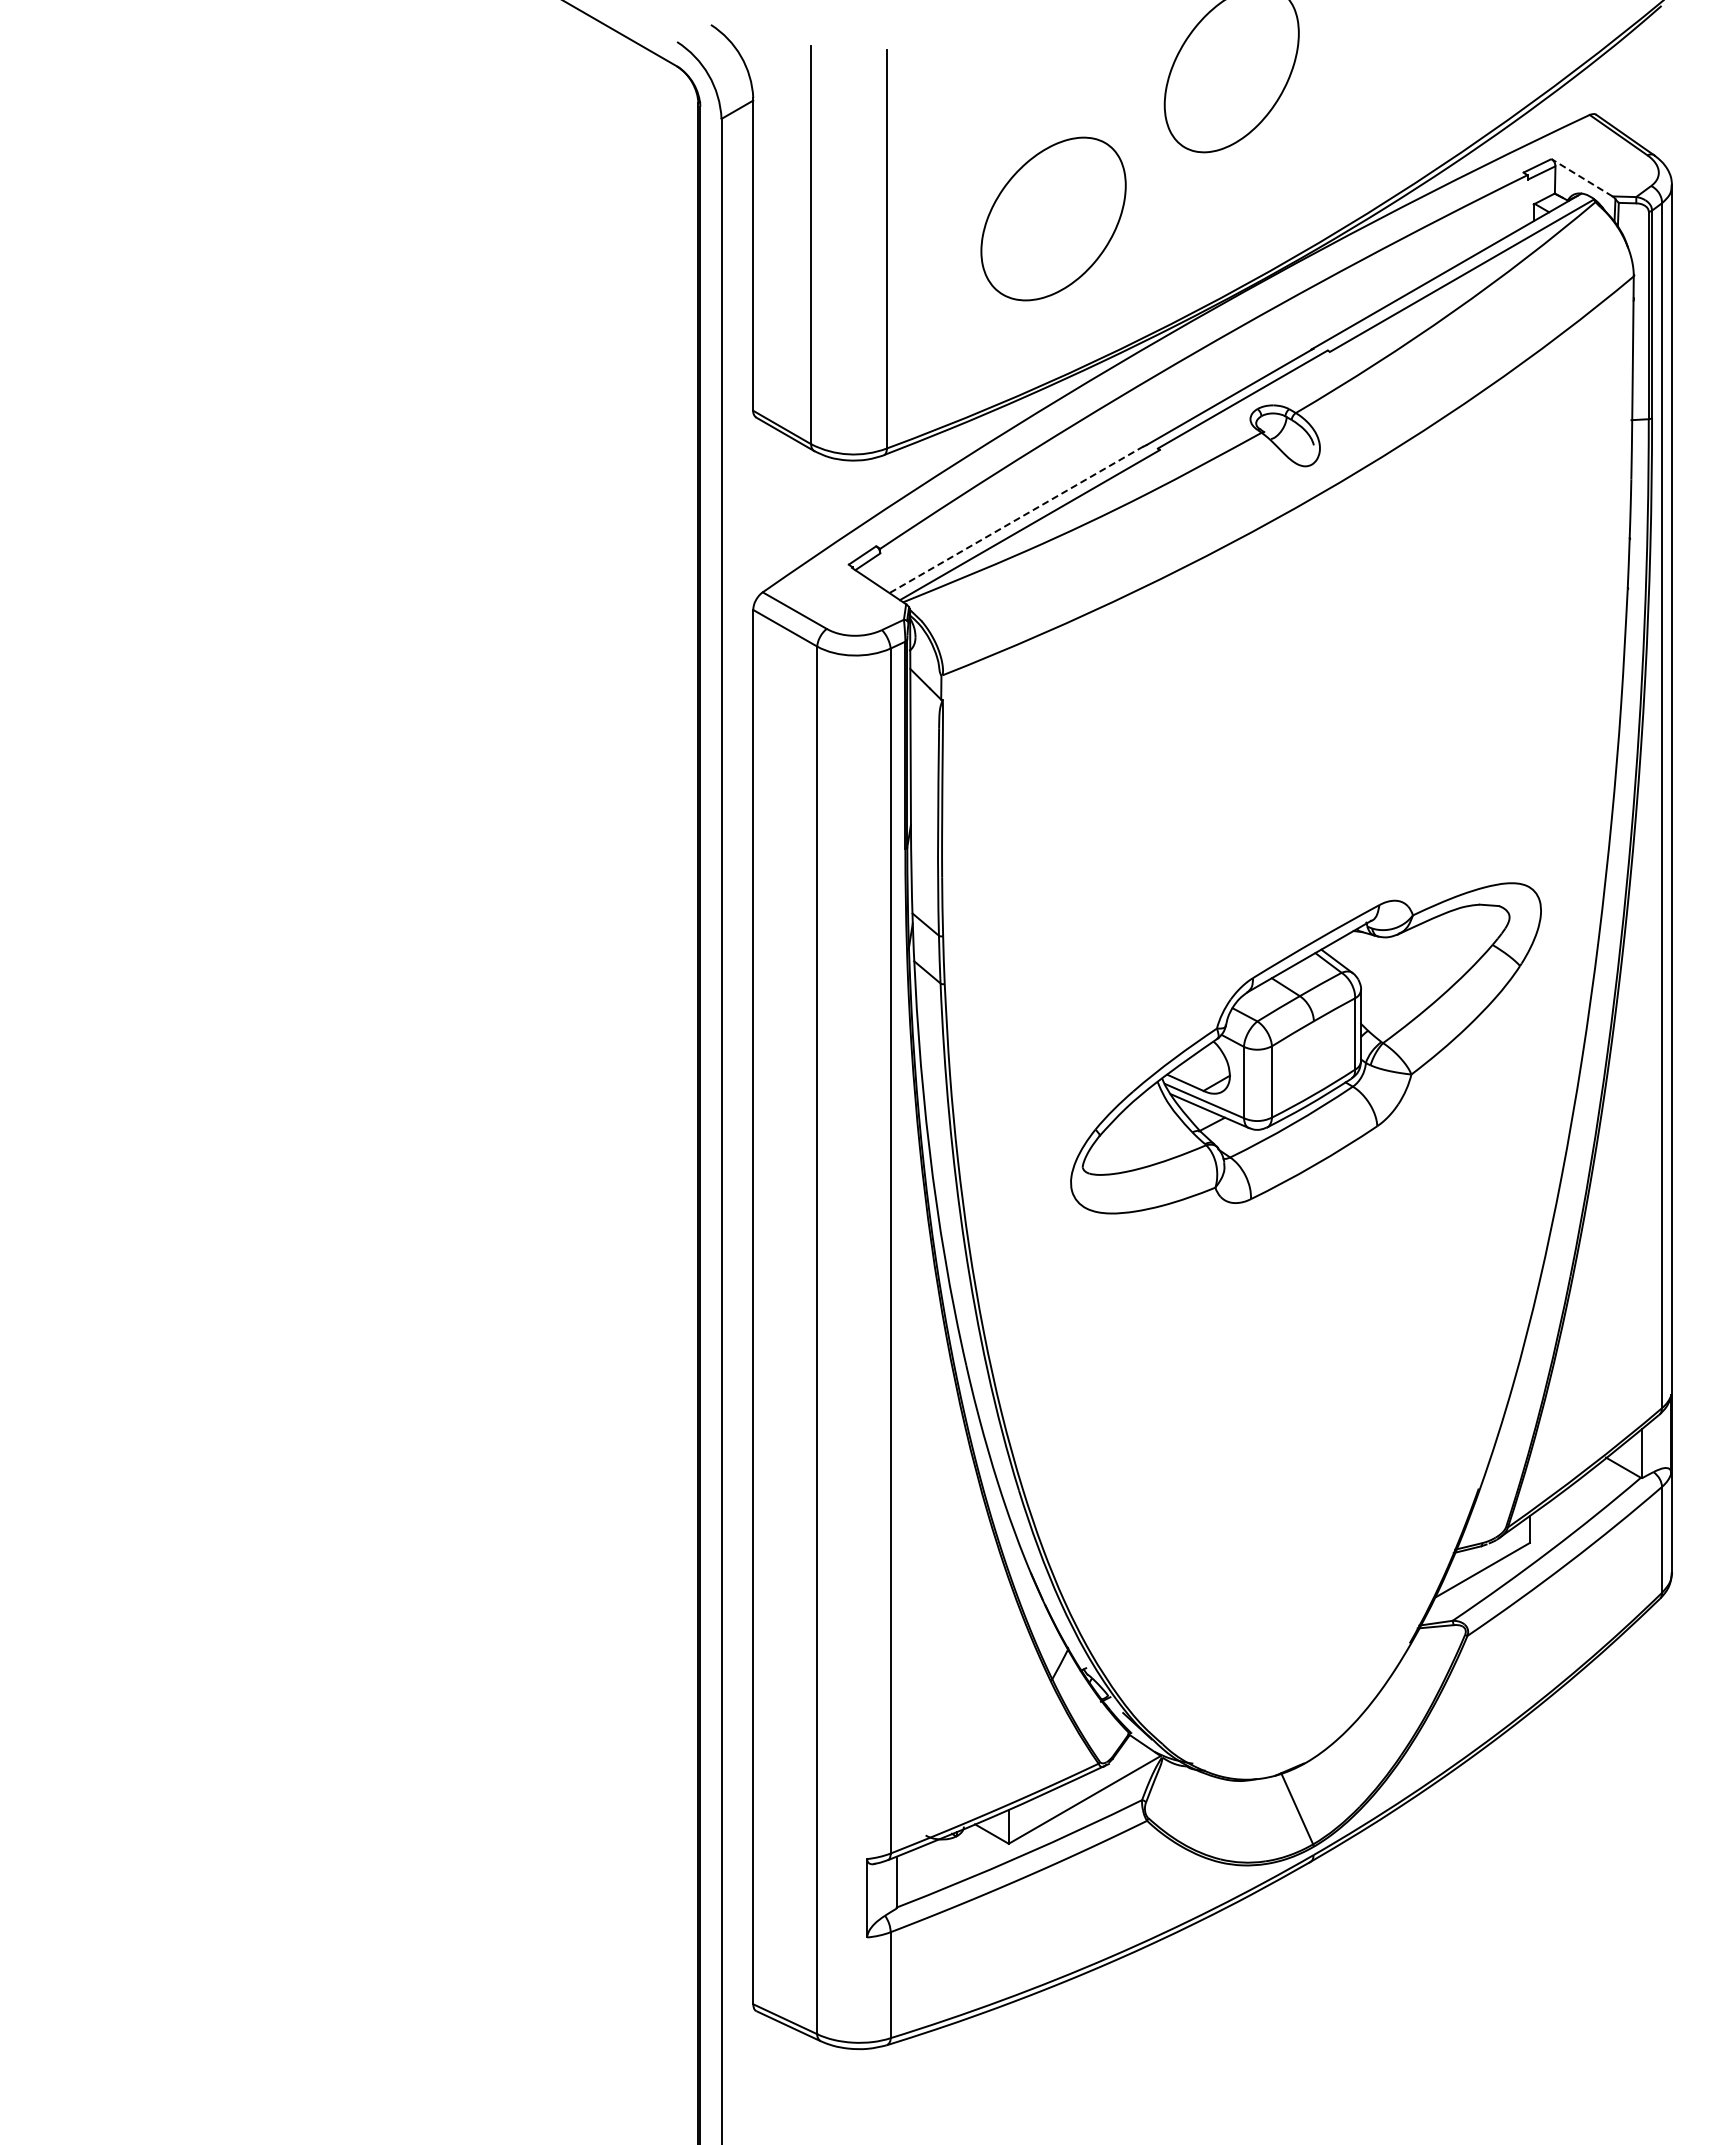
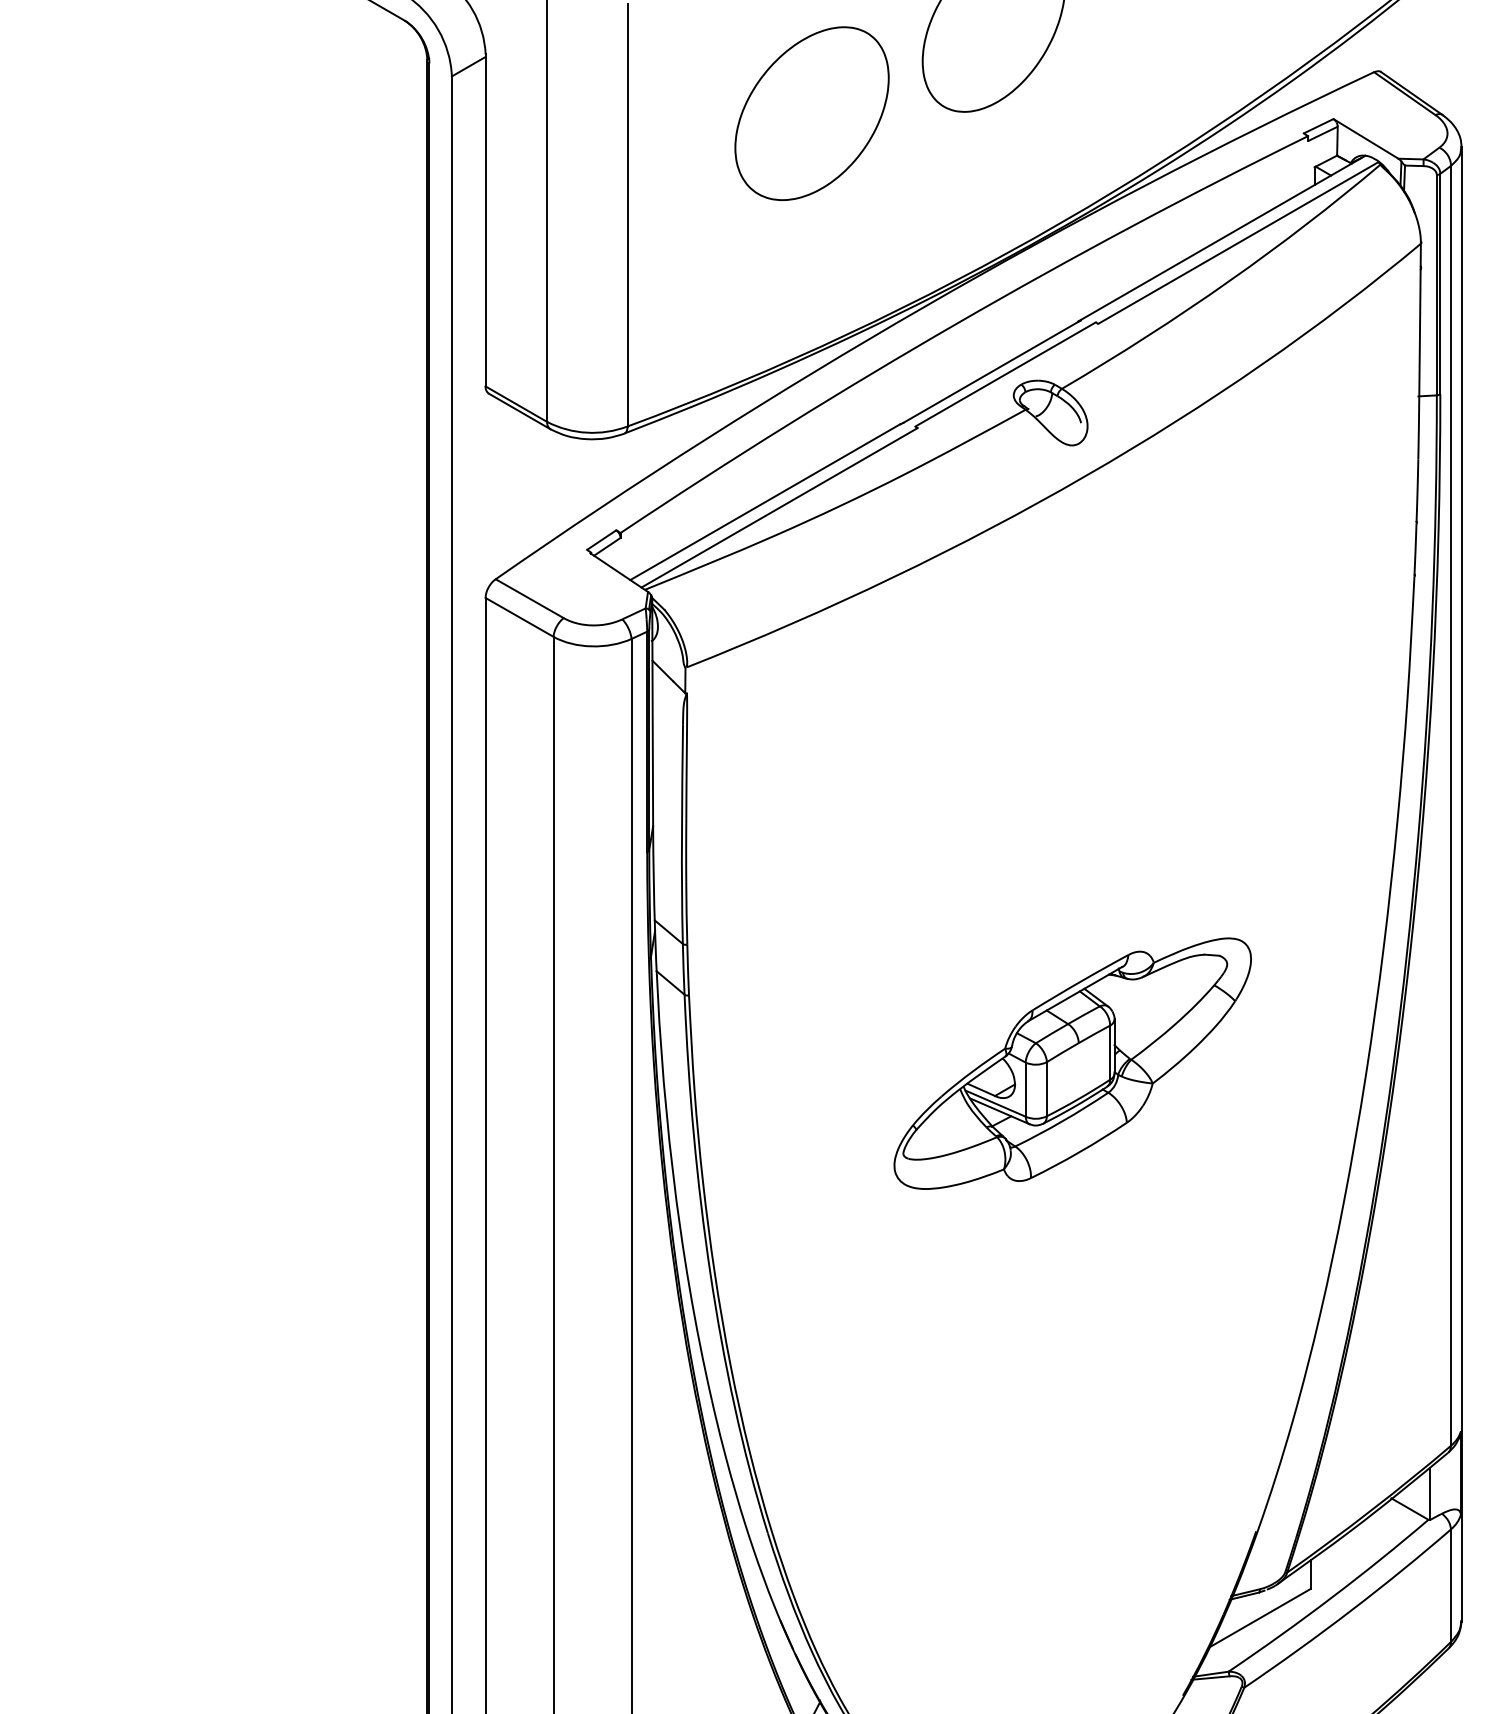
line: (1582, 177) -> (1366, 138), dashed -> solid
part: (1053, 218) -> (811, 113), moved
line: (1016, 519) -> (765, 501), dashed -> solid
part: (1305, 1048) -> (1072, 1063), size x0.71

